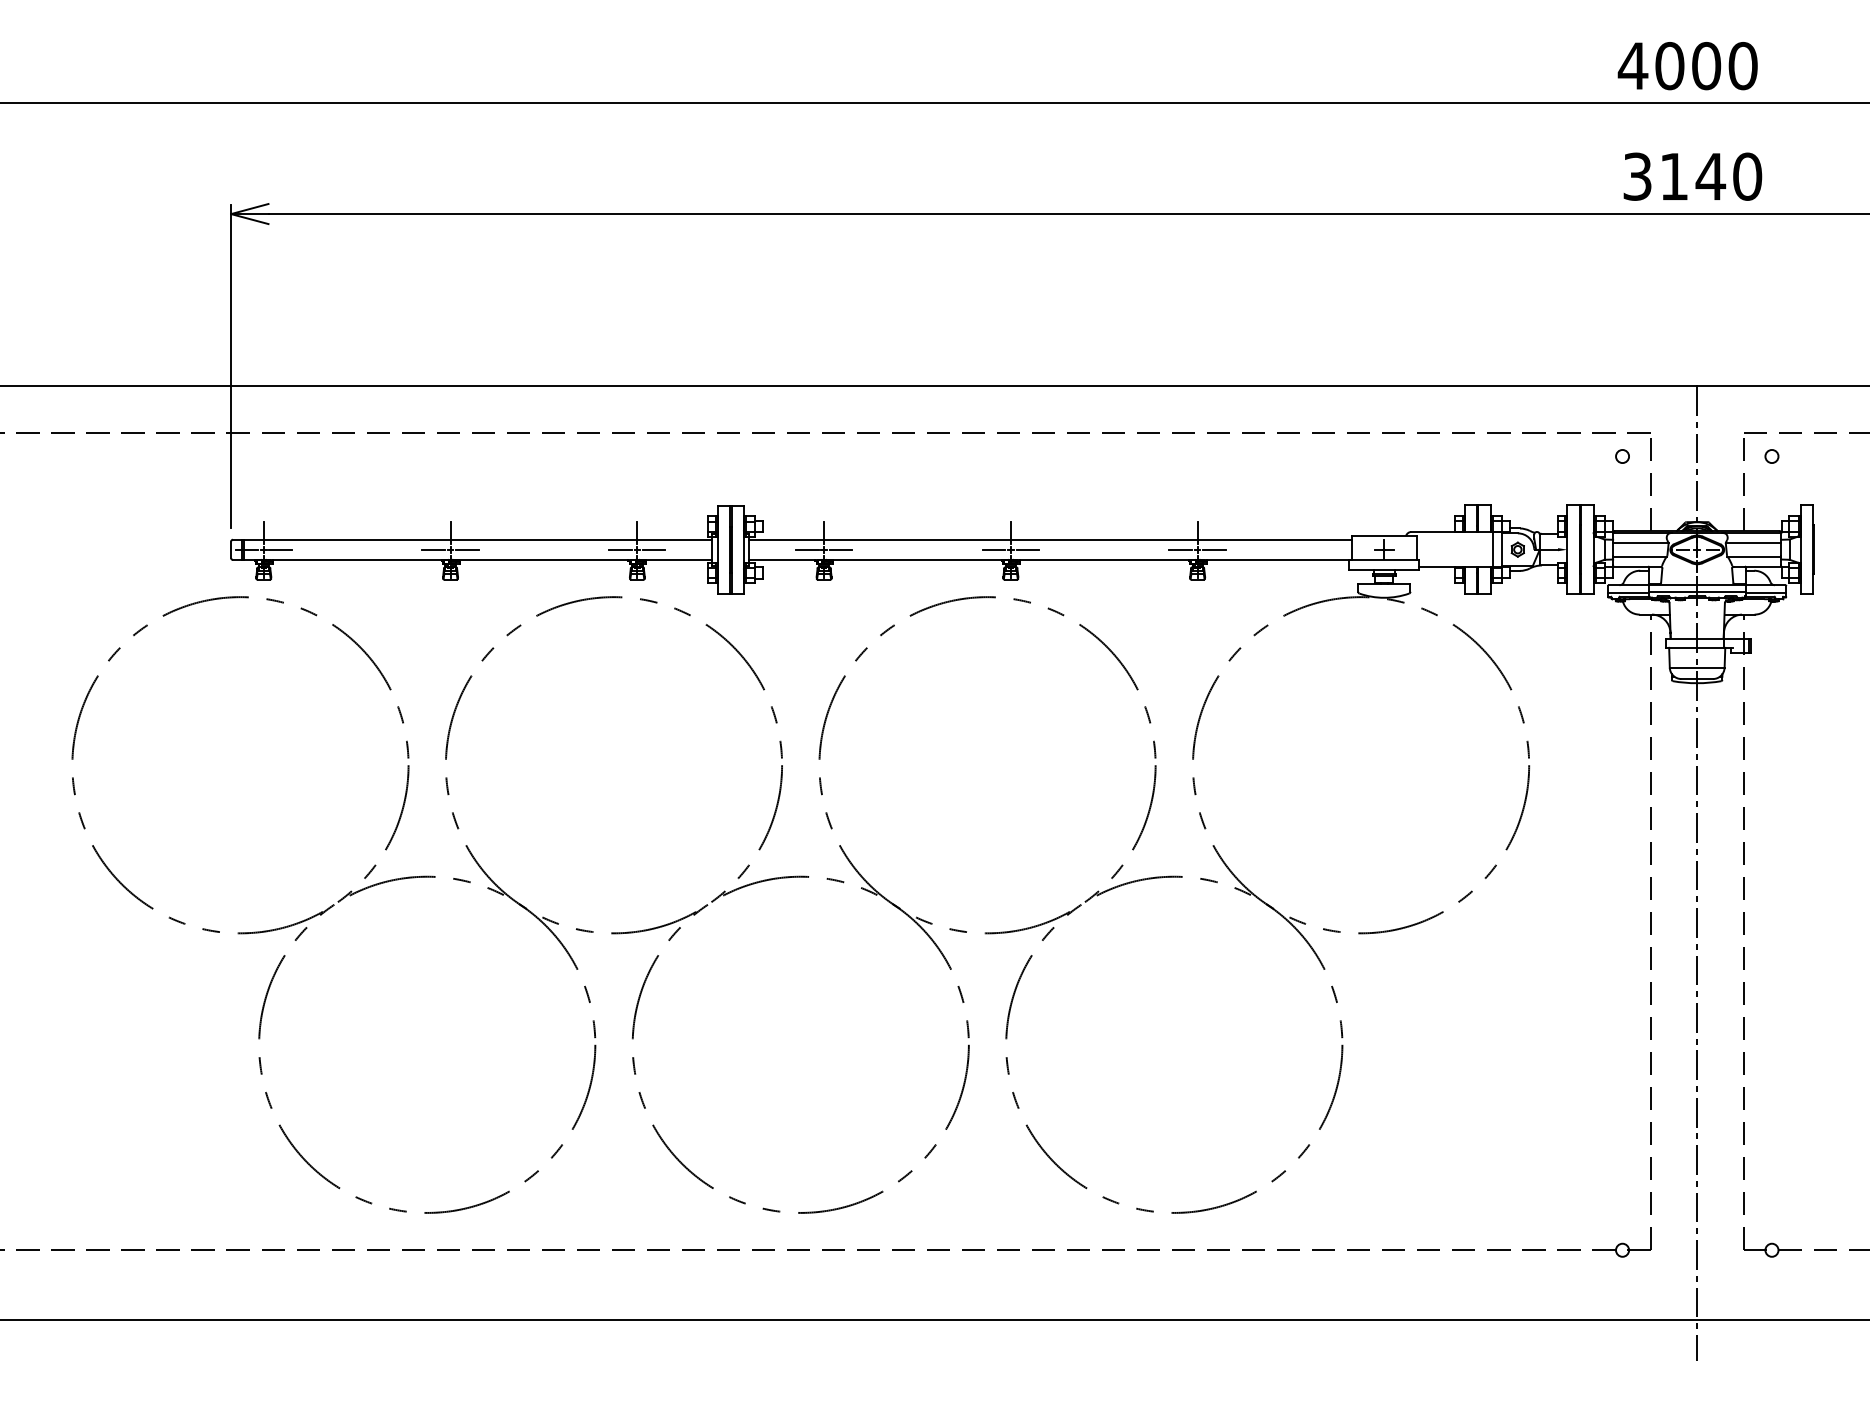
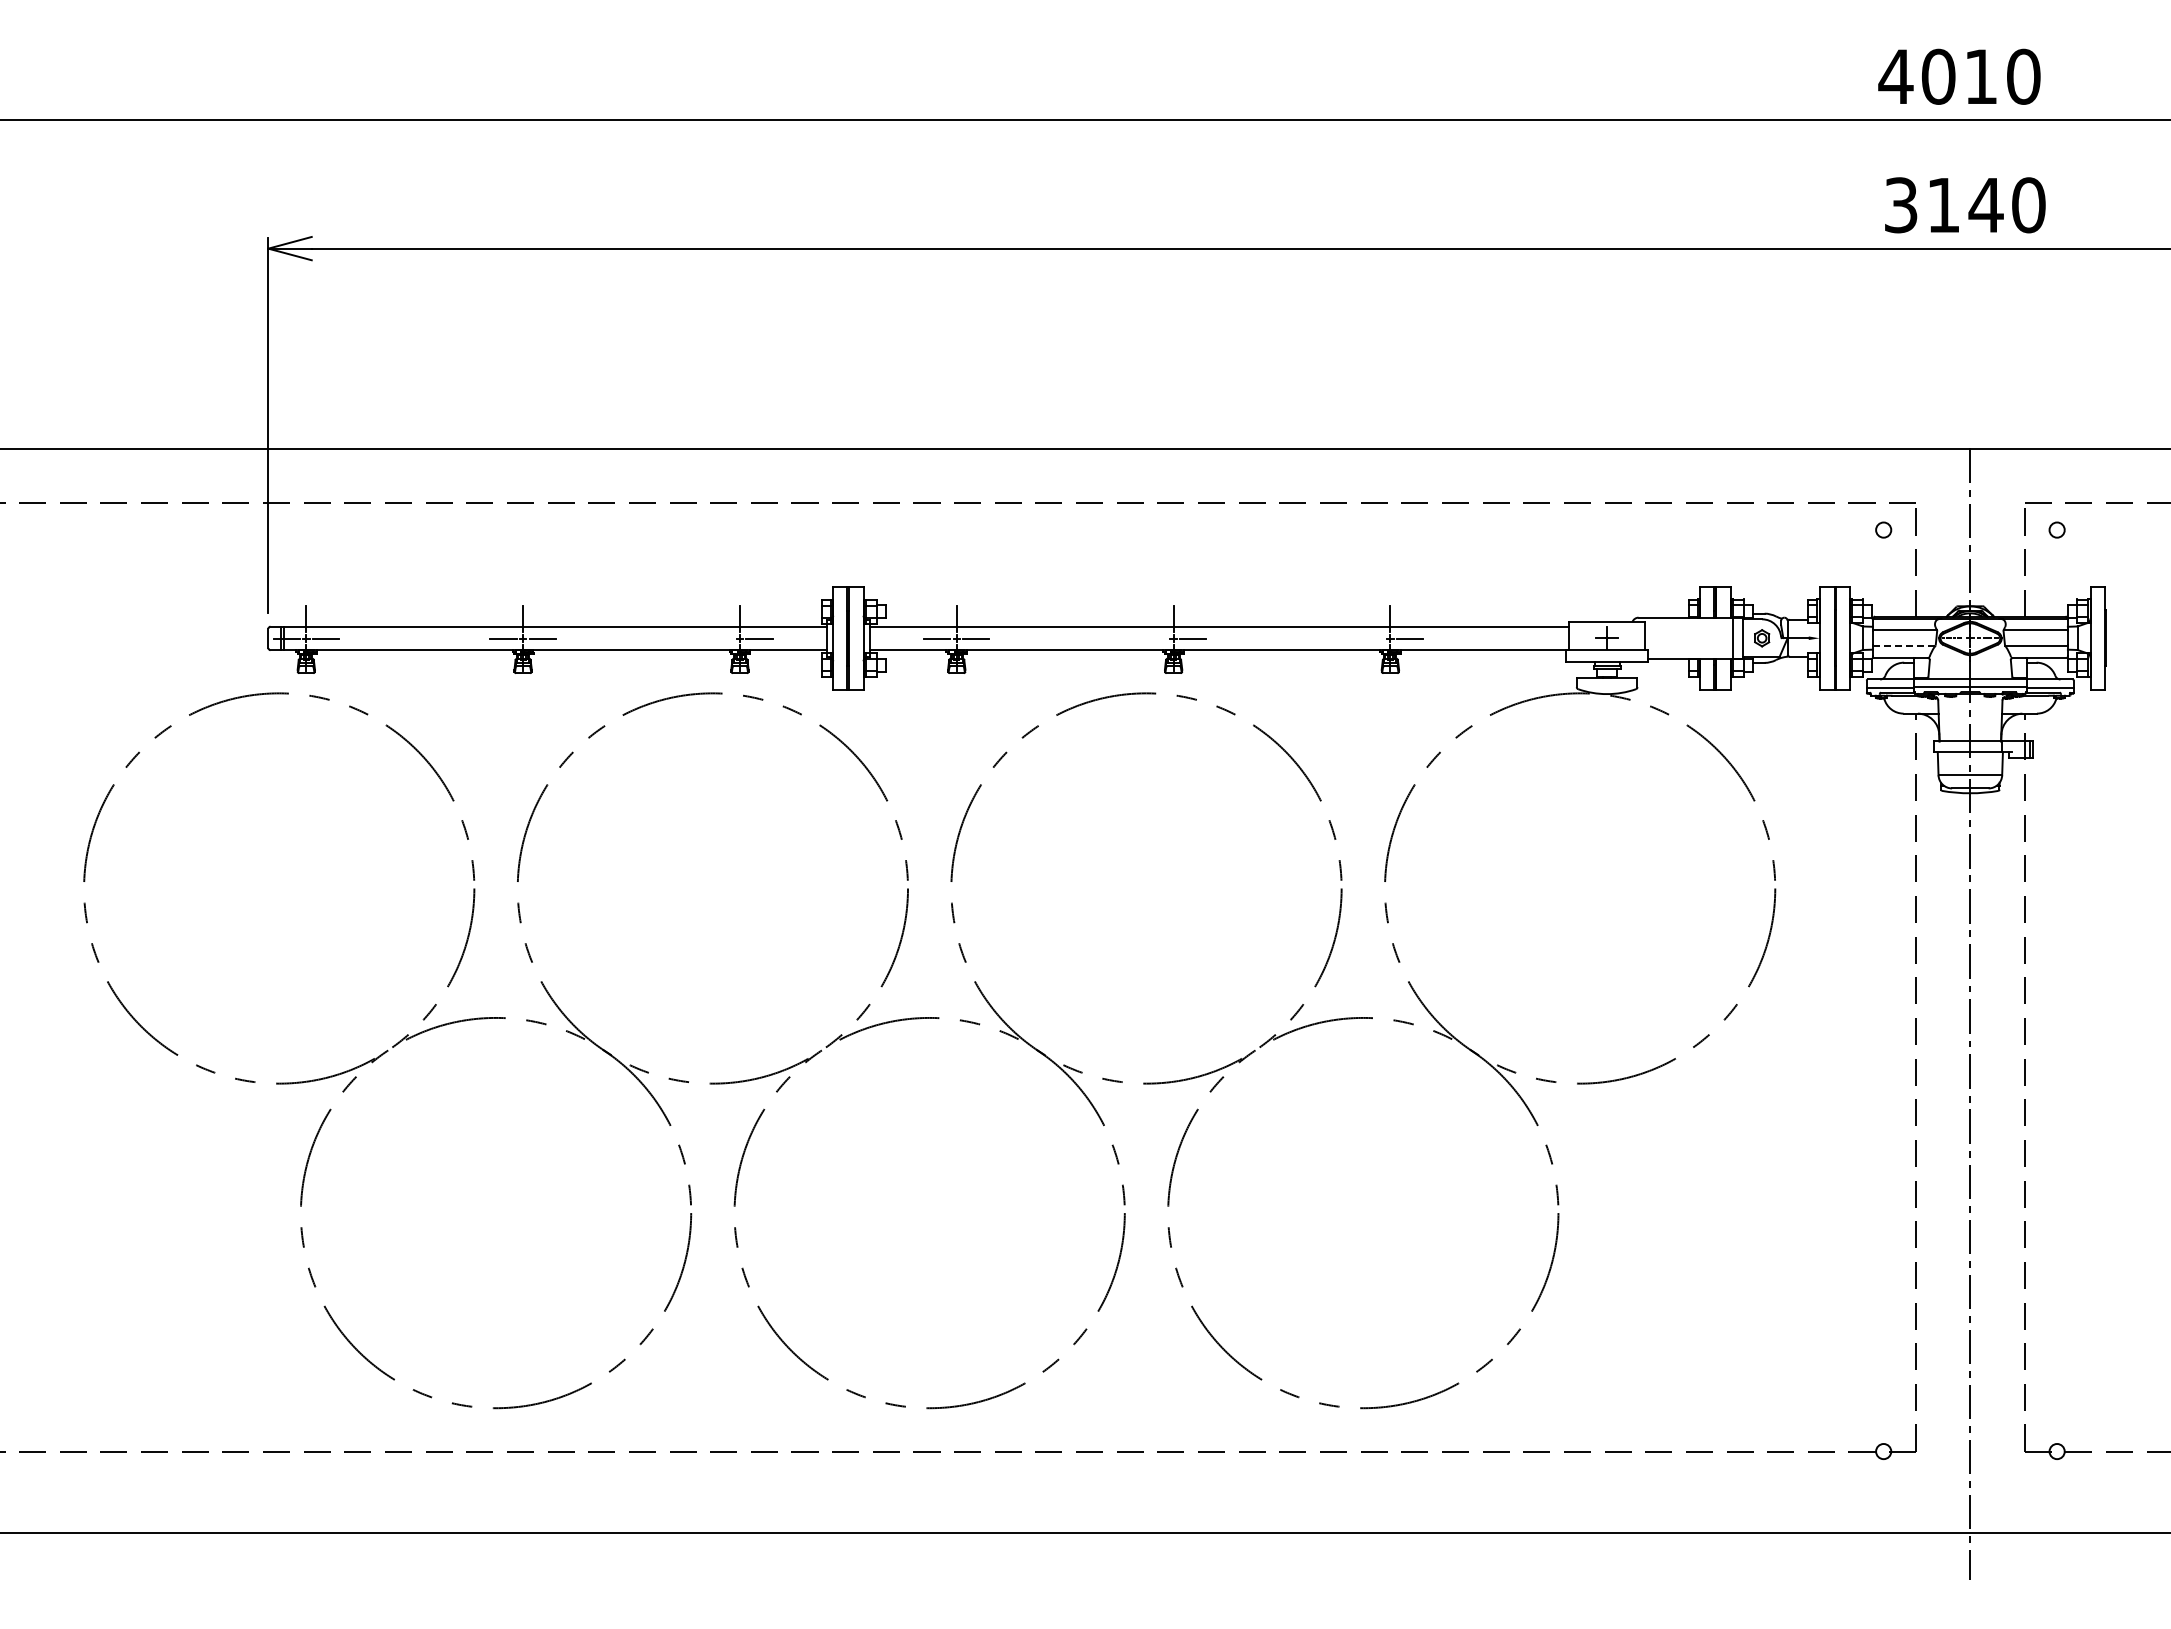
text: (1706, 65) -> (1981, 76), 4000 -> 4010
line: (620, 549) -> (720, 638), removed
line: (993, 549) -> (1153, 638), removed
line: (1180, 549) -> (1370, 638), removed
line: (1640, 556) -> (1904, 646), solid -> dashed

